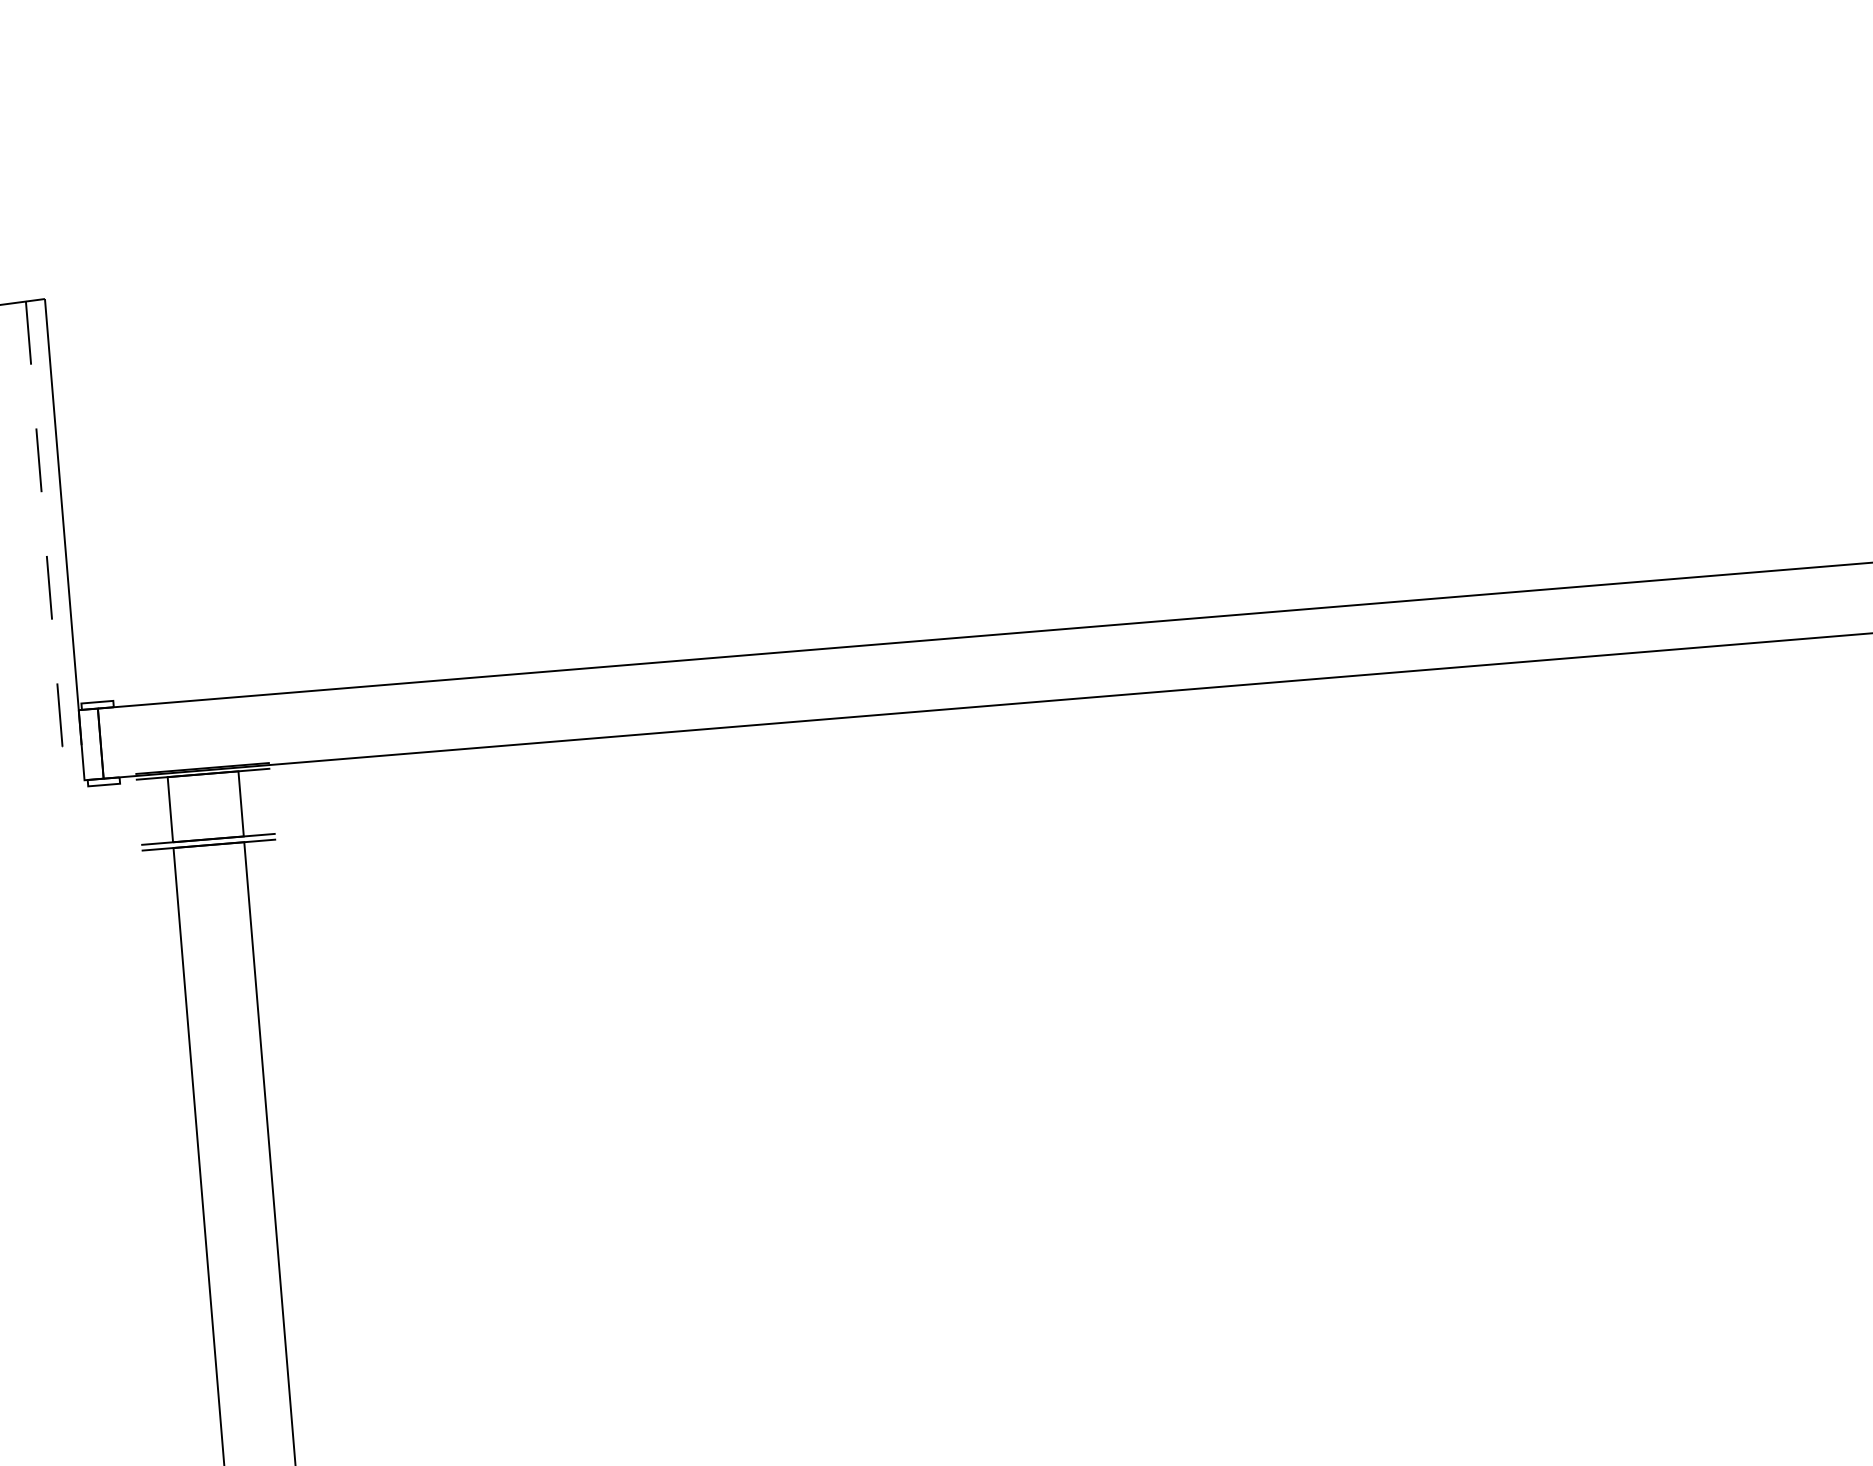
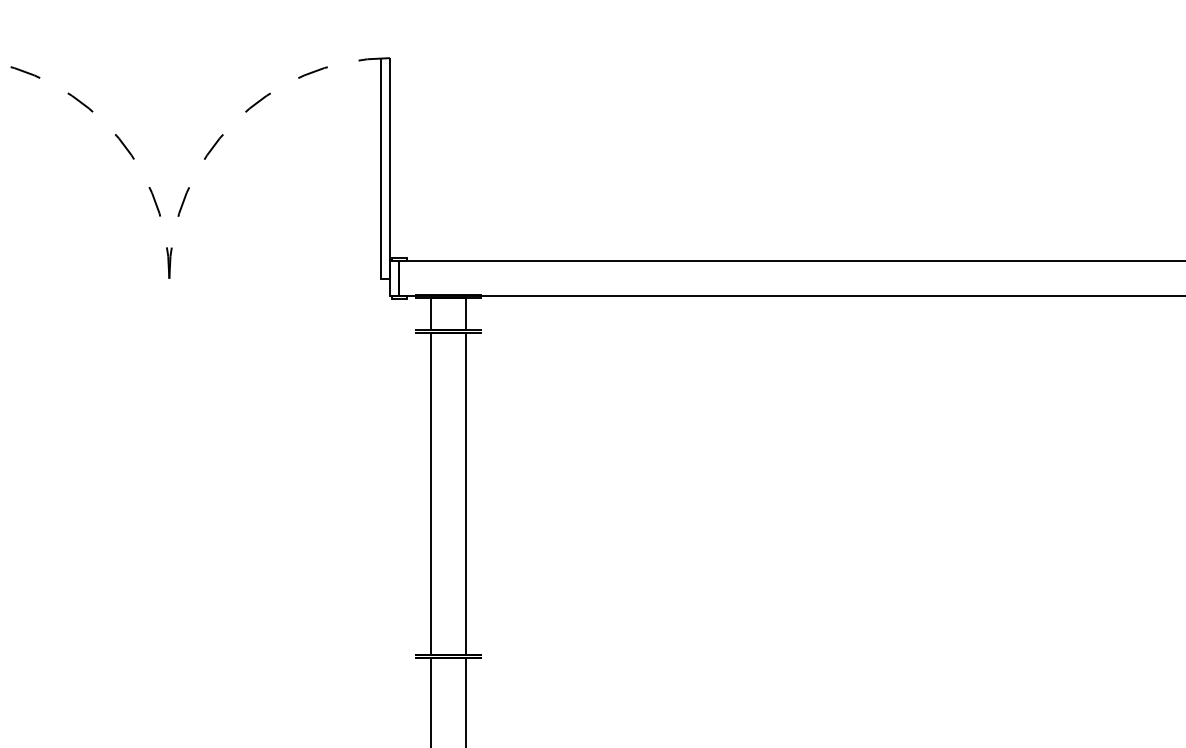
line: (45, 535) -> (380, 174), dashed -> solid

